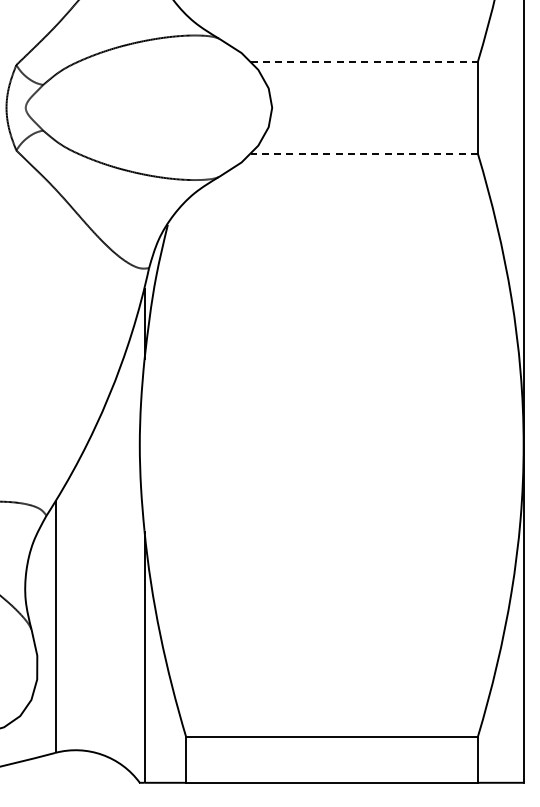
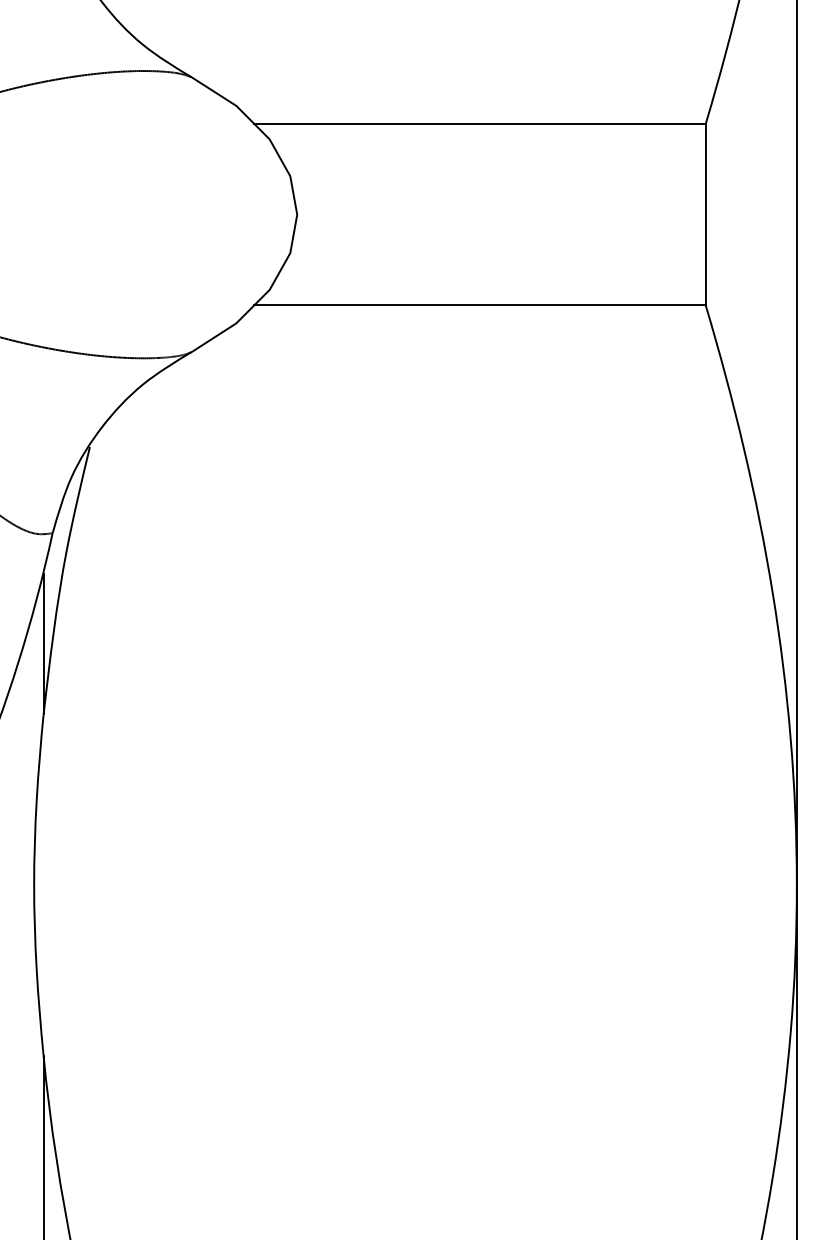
line: (364, 62) -> (480, 124), dashed -> solid
line: (364, 153) -> (480, 305), dashed -> solid

